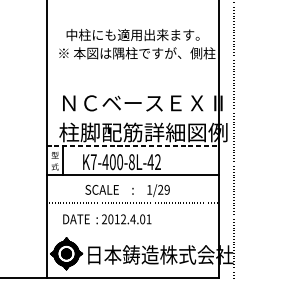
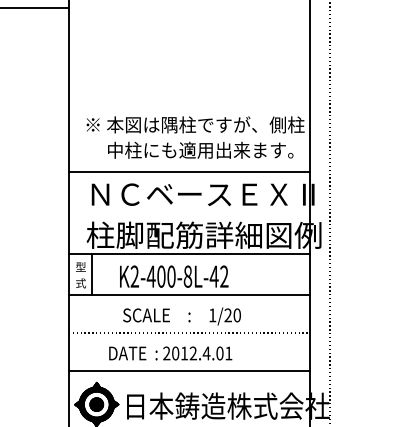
text: (132, 34) -> (200, 149), moved
line: (132, 87) -> (189, 172), added
line: (132, 146) -> (189, 254), dashed -> solid
text: (93, 162) -> (134, 276), K7-400-8L-42 -> K2-400-8L-42
text: (166, 189) -> (236, 315), 1/29 -> 1/20
text: (107, 219) -> (170, 353), moved
line: (132, 230) -> (189, 371), added

